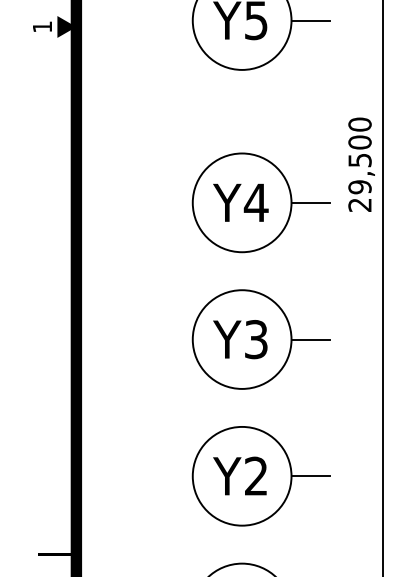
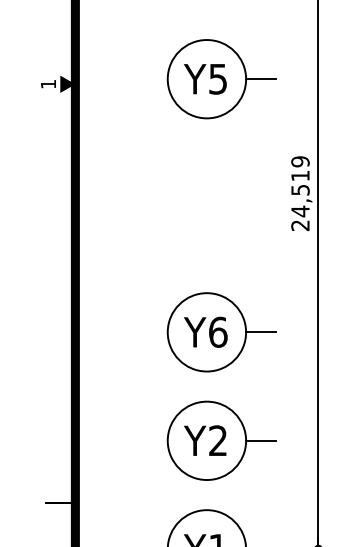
text: (360, 155) -> (300, 186), 29,500 -> 24,519
part: (260, 202) -> (221, 223), removed
text: (256, 338) -> (218, 331), Y3 -> Y6

